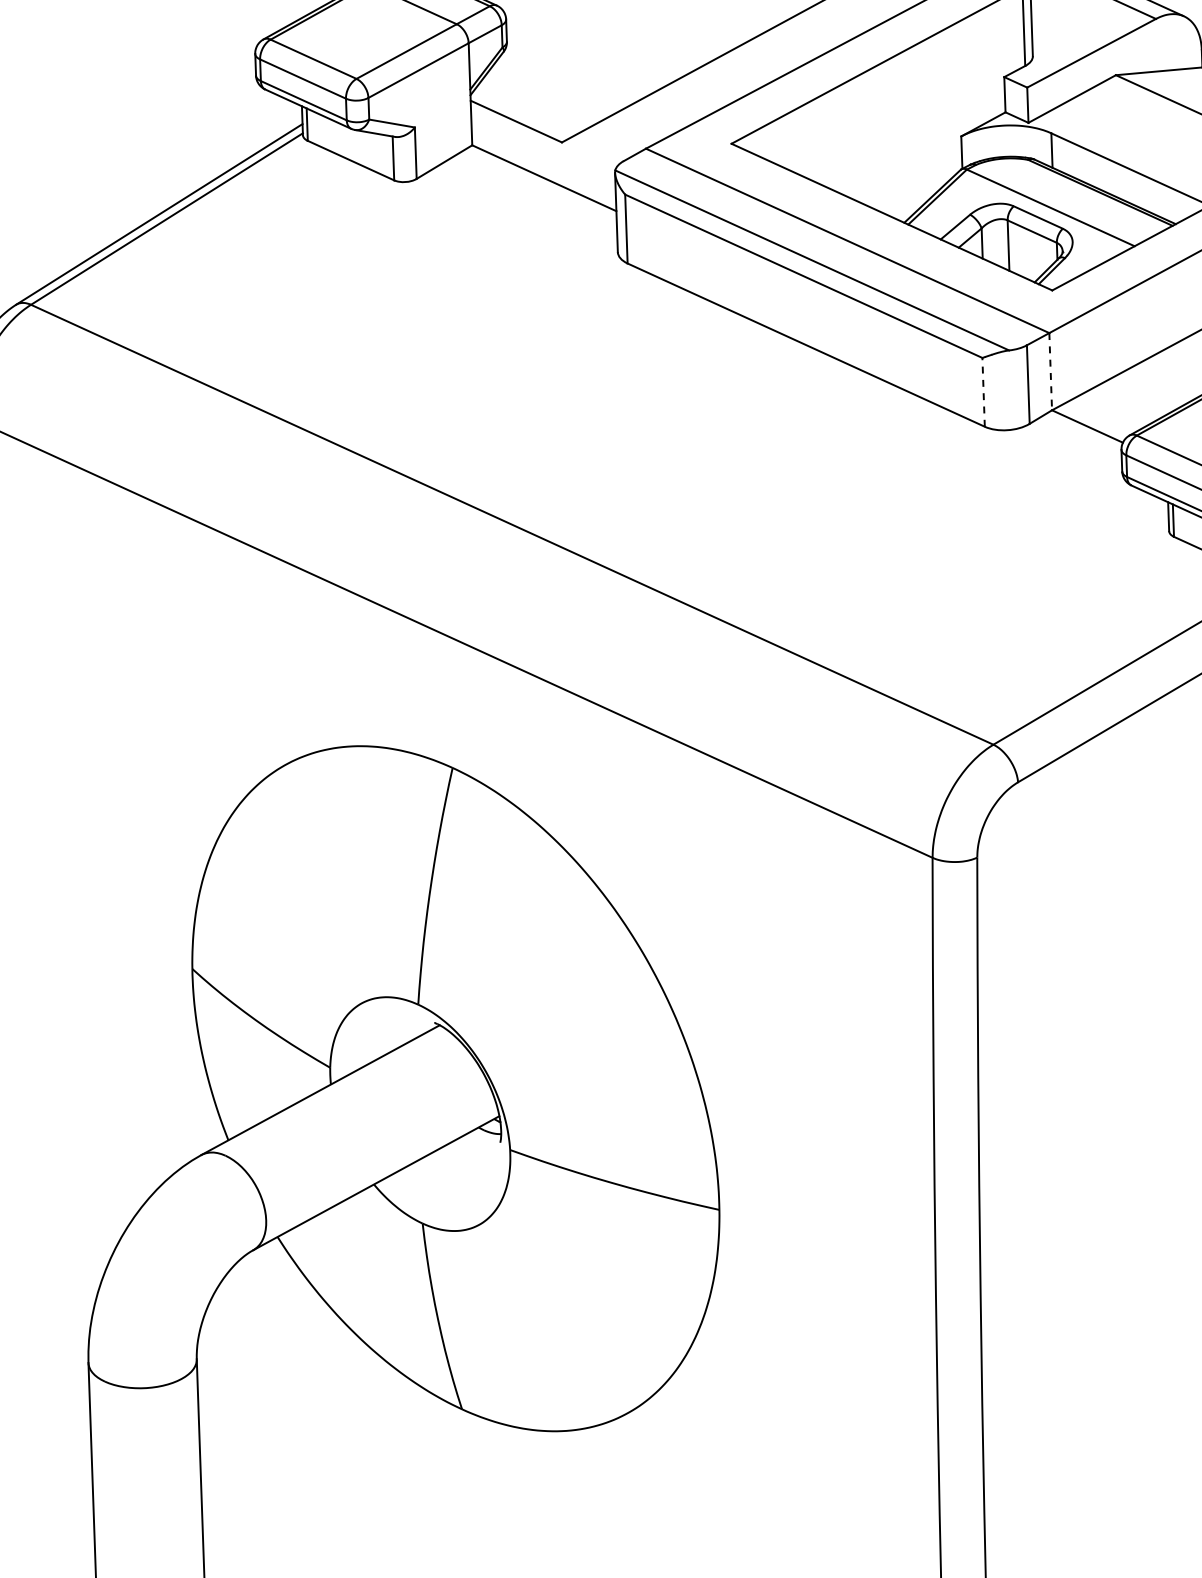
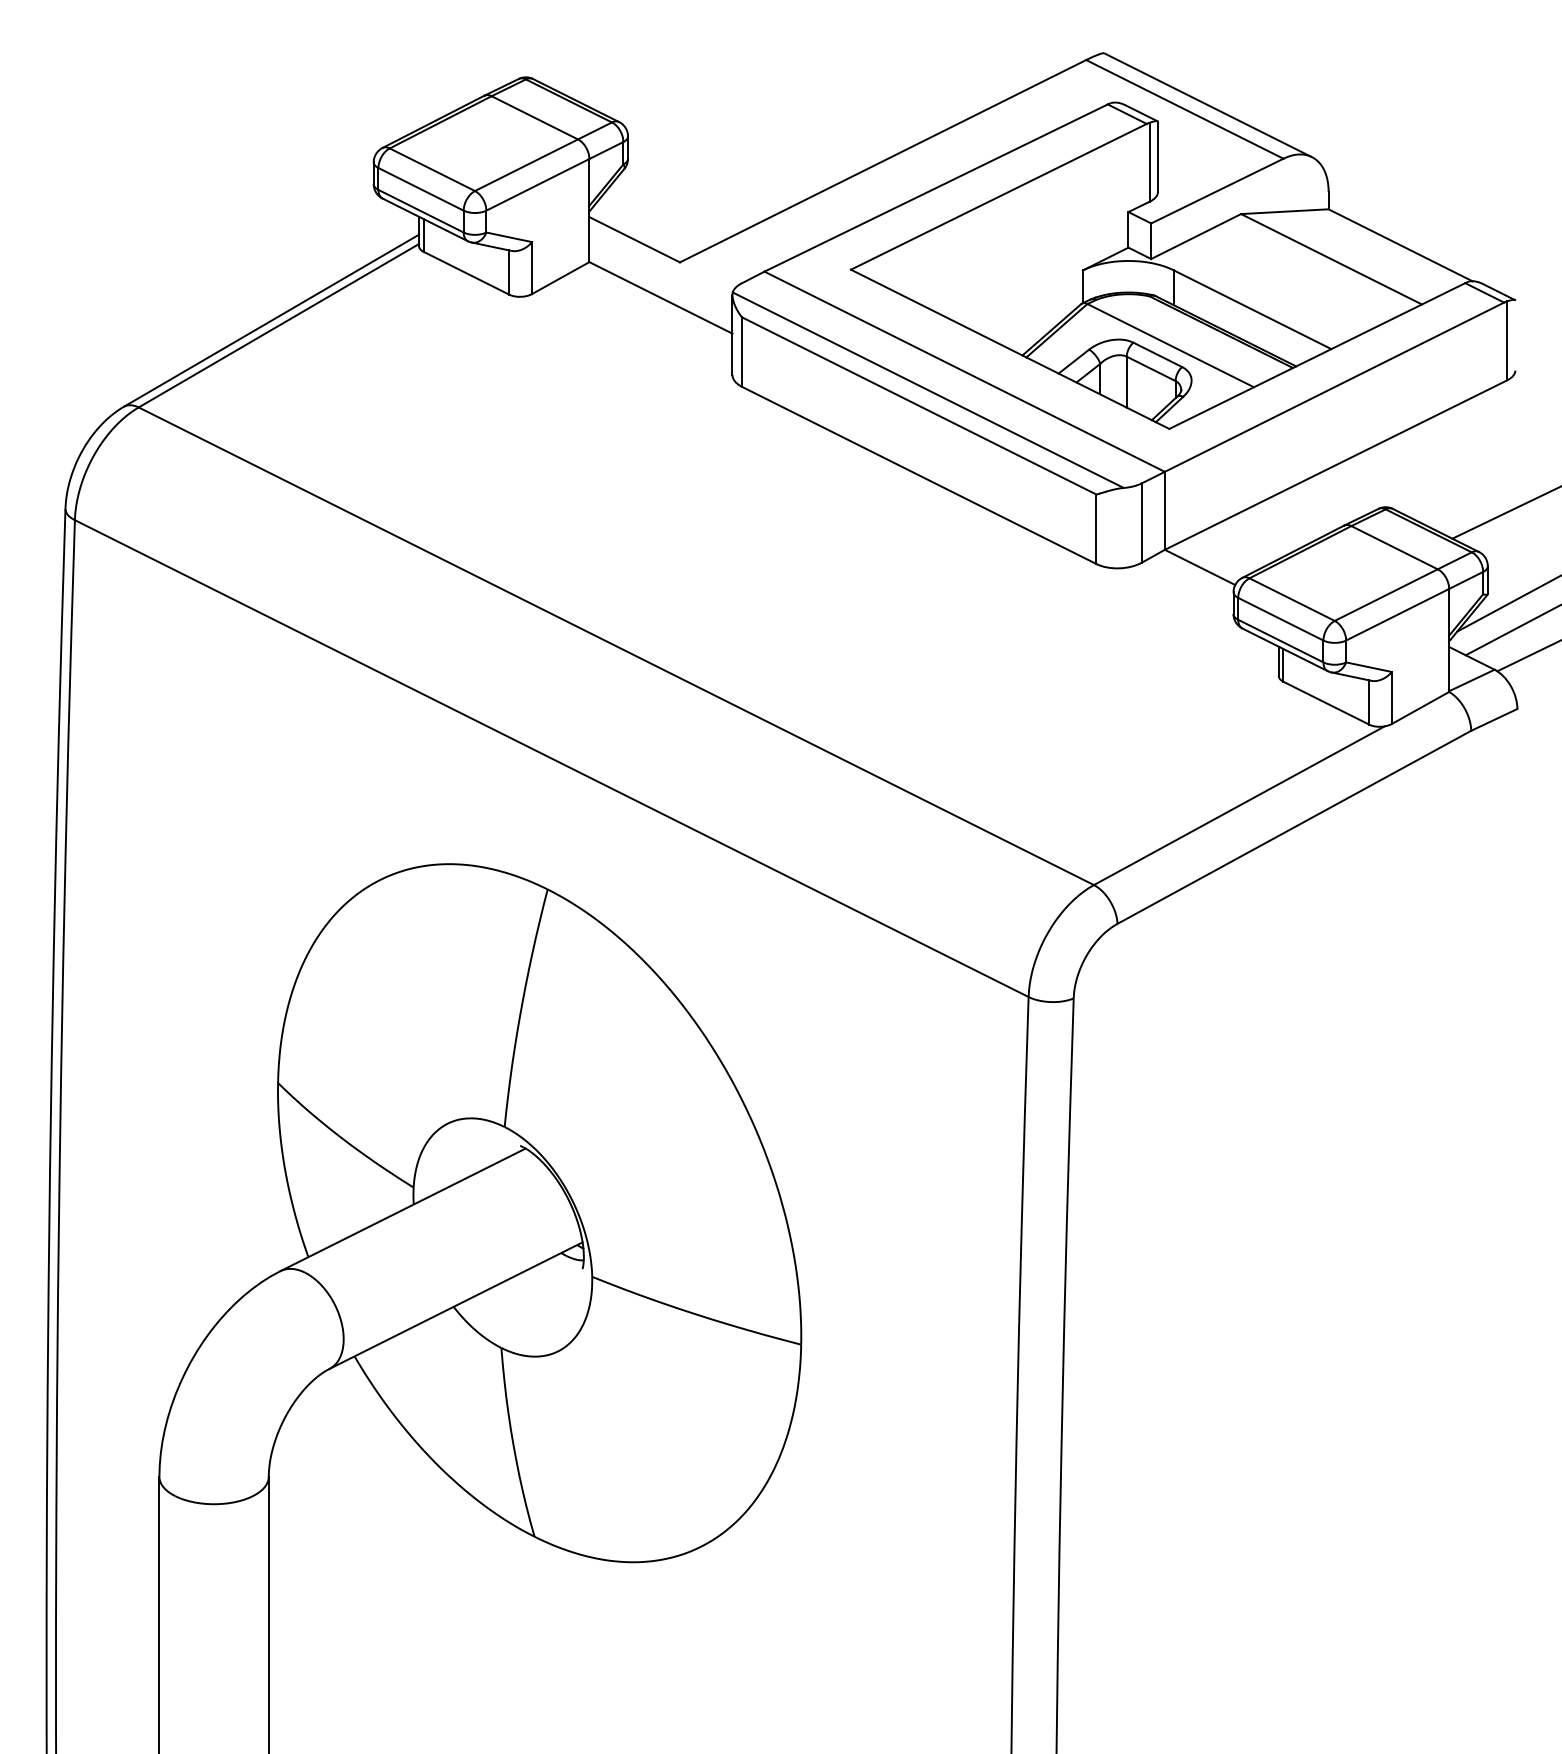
line: (1050, 371) -> (1164, 510), dashed -> solid
line: (983, 392) -> (1096, 529), dashed -> solid

